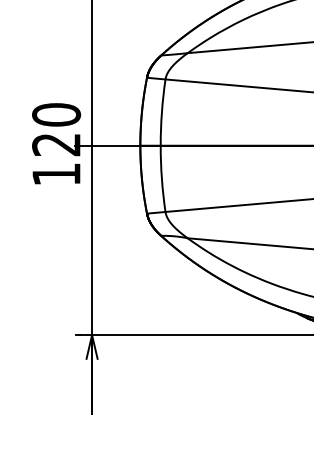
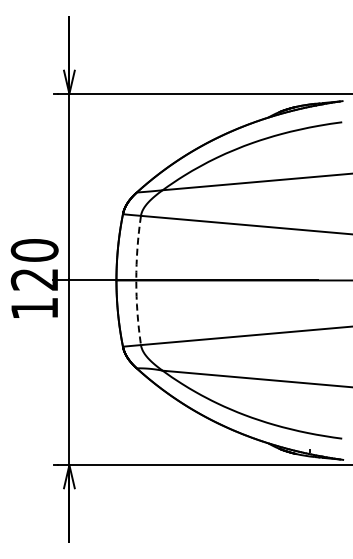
arc: (160, 145) -> (136, 280), solid -> dashed

